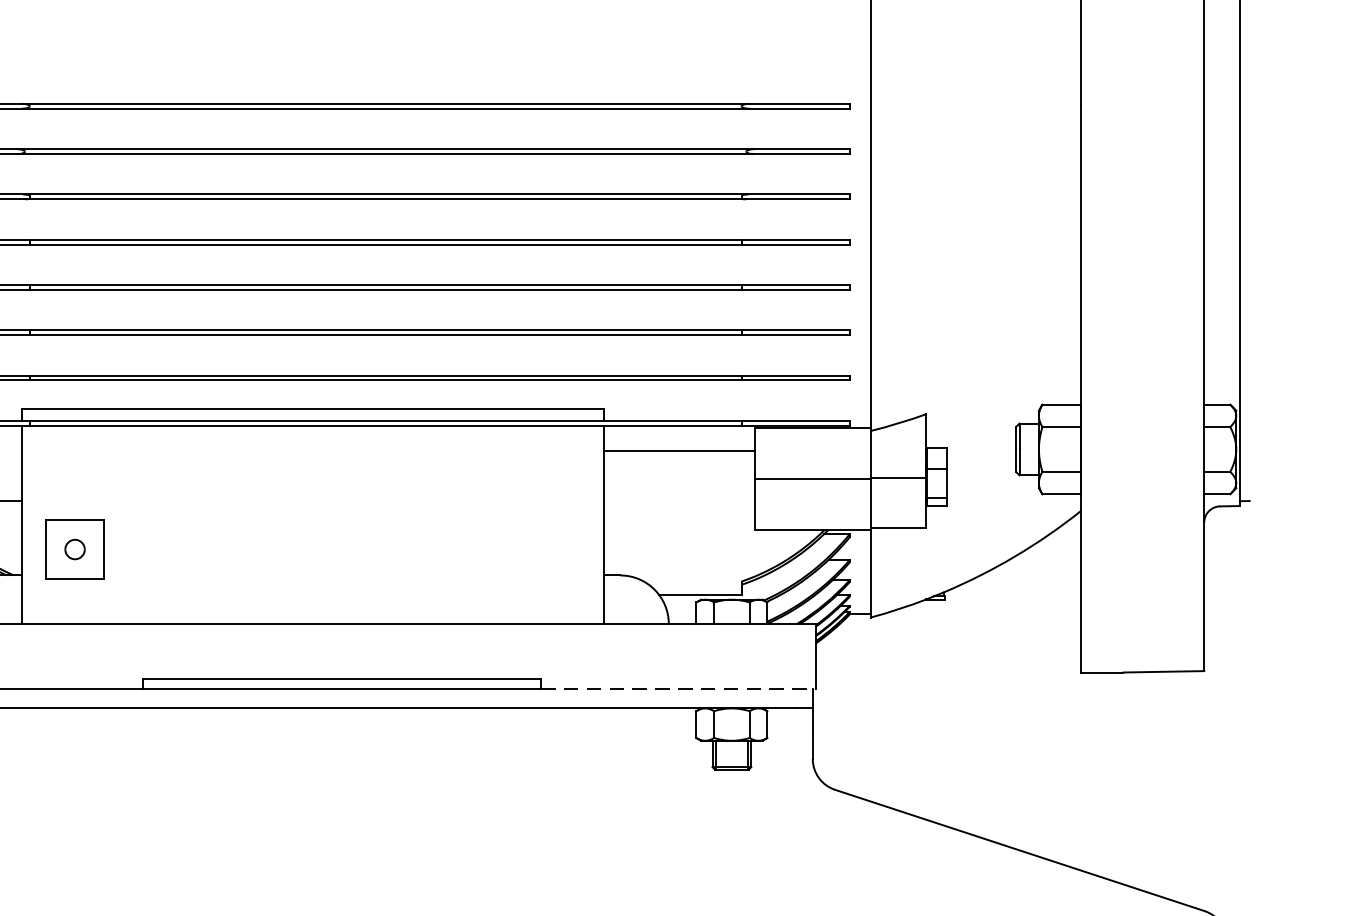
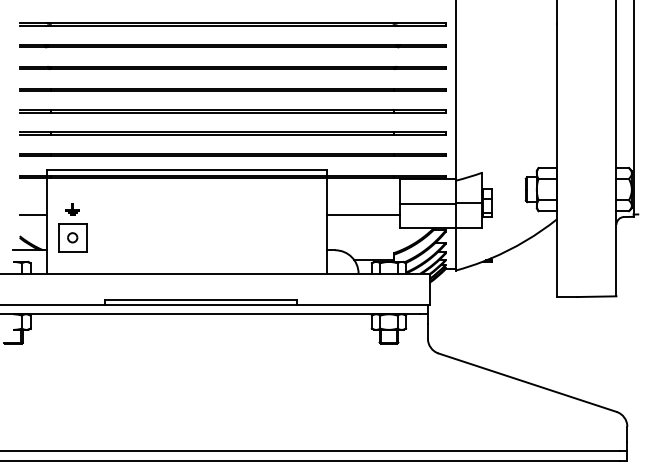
line: (678, 451) -> (363, 214), moved
part: (74, 490) -> (72, 209), added
line: (678, 688) -> (363, 304), dashed -> solid

